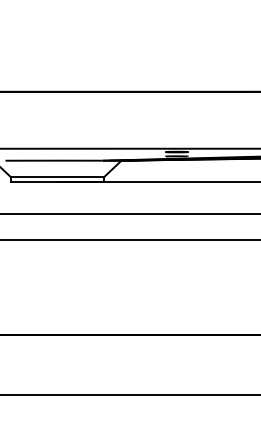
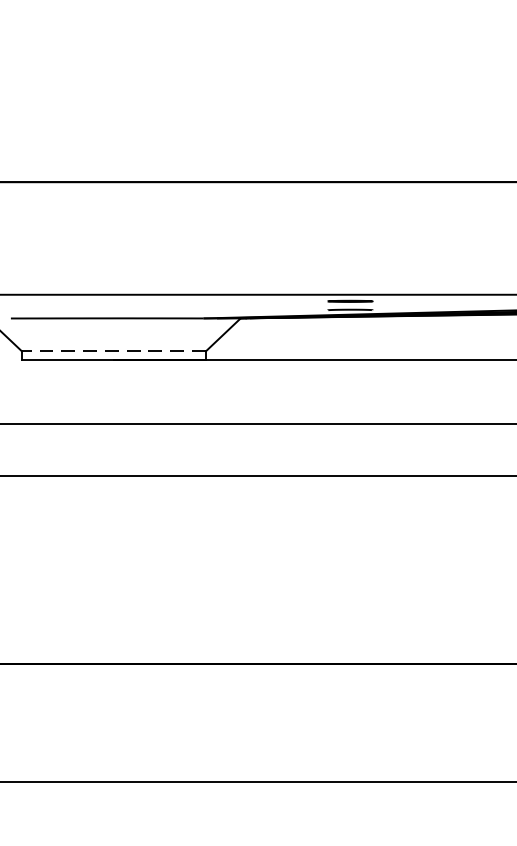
line: (57, 177) -> (113, 351), solid -> dashed

